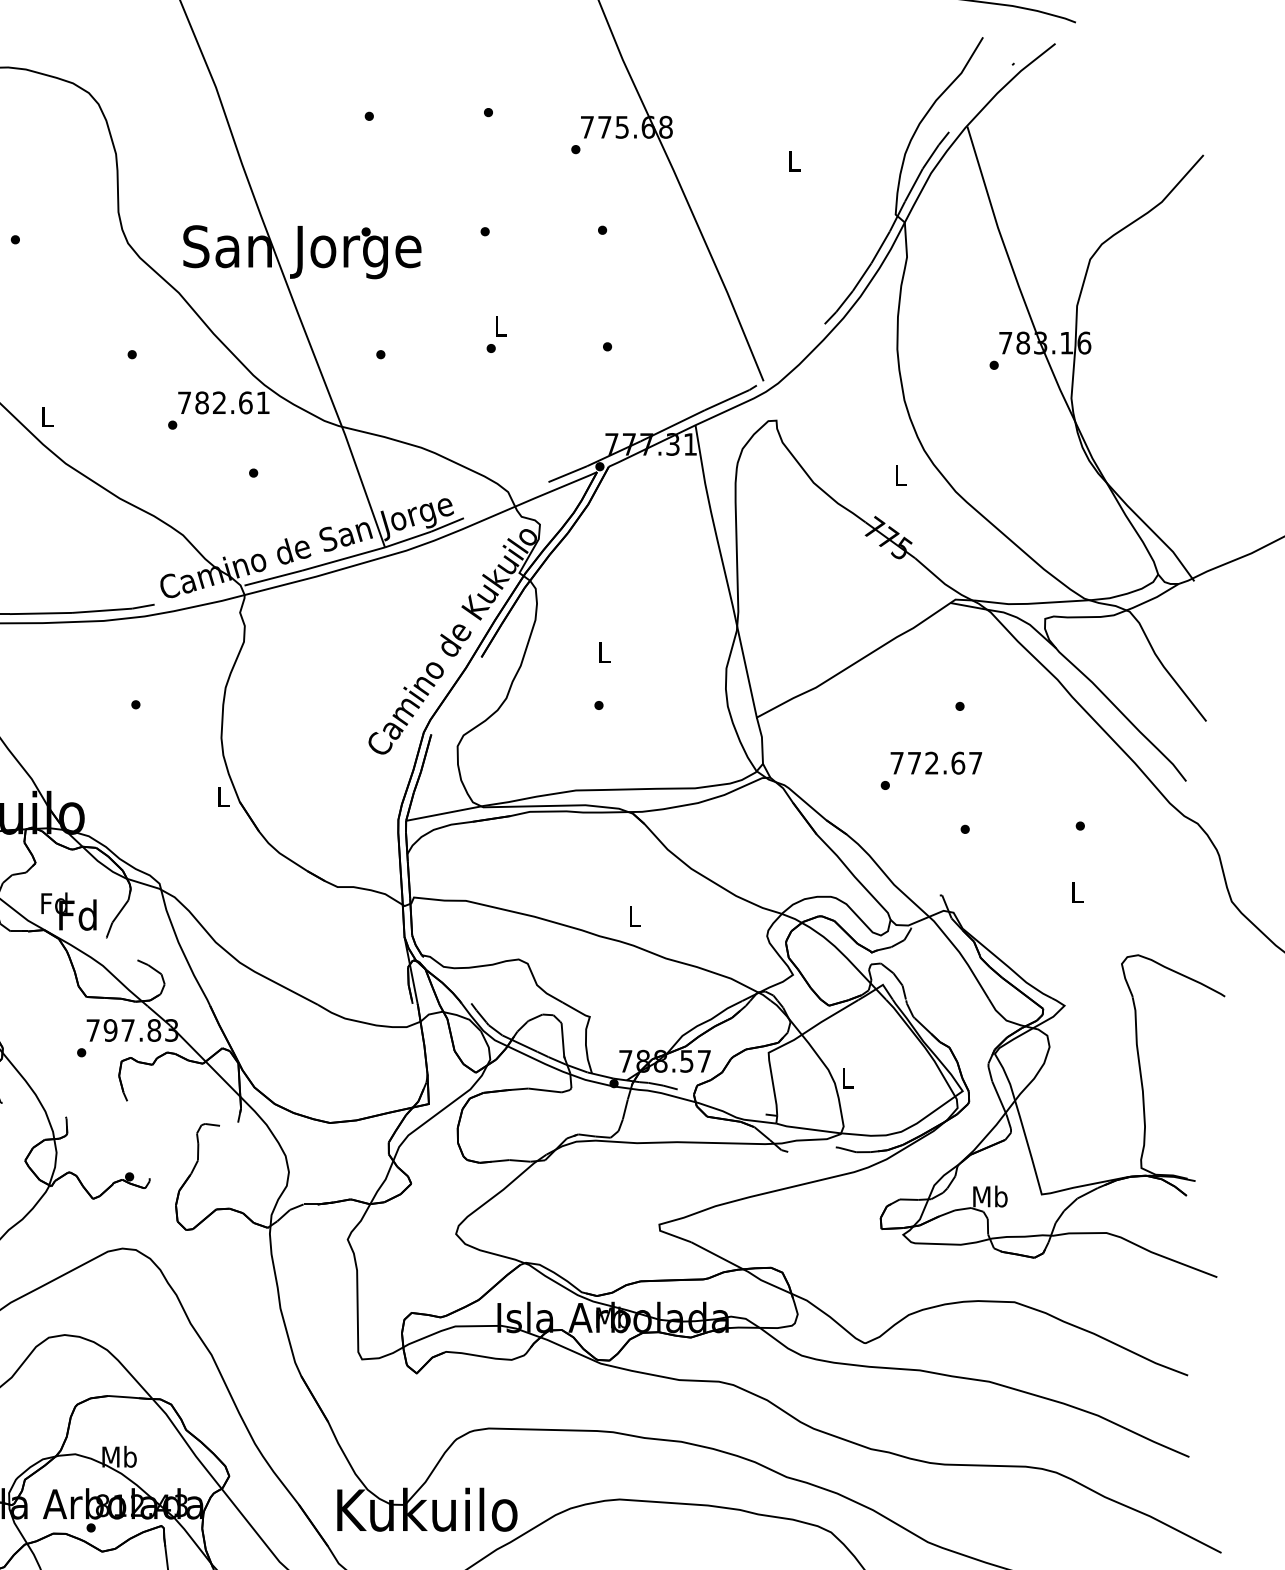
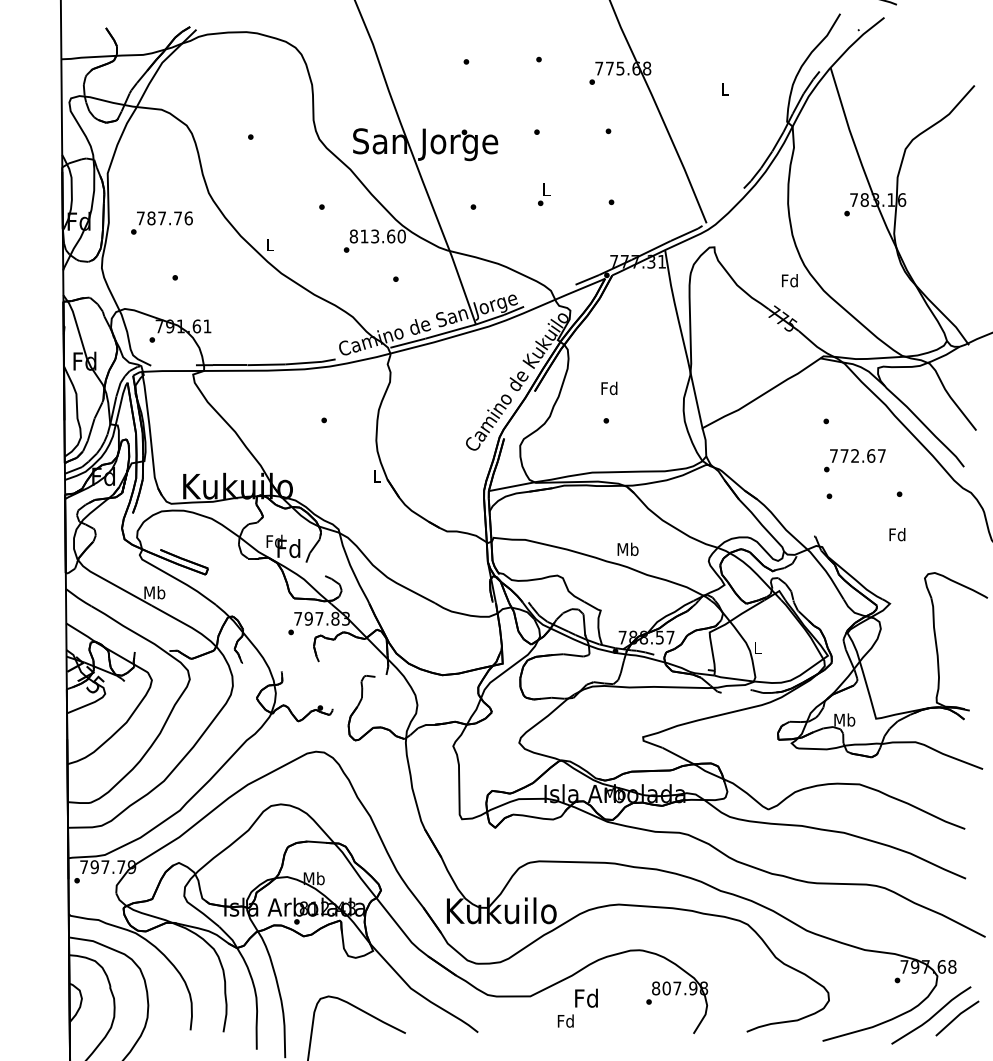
text: (223, 402) -> (377, 236), 782.61 -> 813.60
text: (899, 475) -> (789, 280), L -> Fd
text: (604, 652) -> (609, 388), L -> Fd
text: (930, 770) -> (854, 460), moved
text: (1076, 892) -> (897, 534), L -> Fd
text: (633, 915) -> (627, 548), L -> Mb

